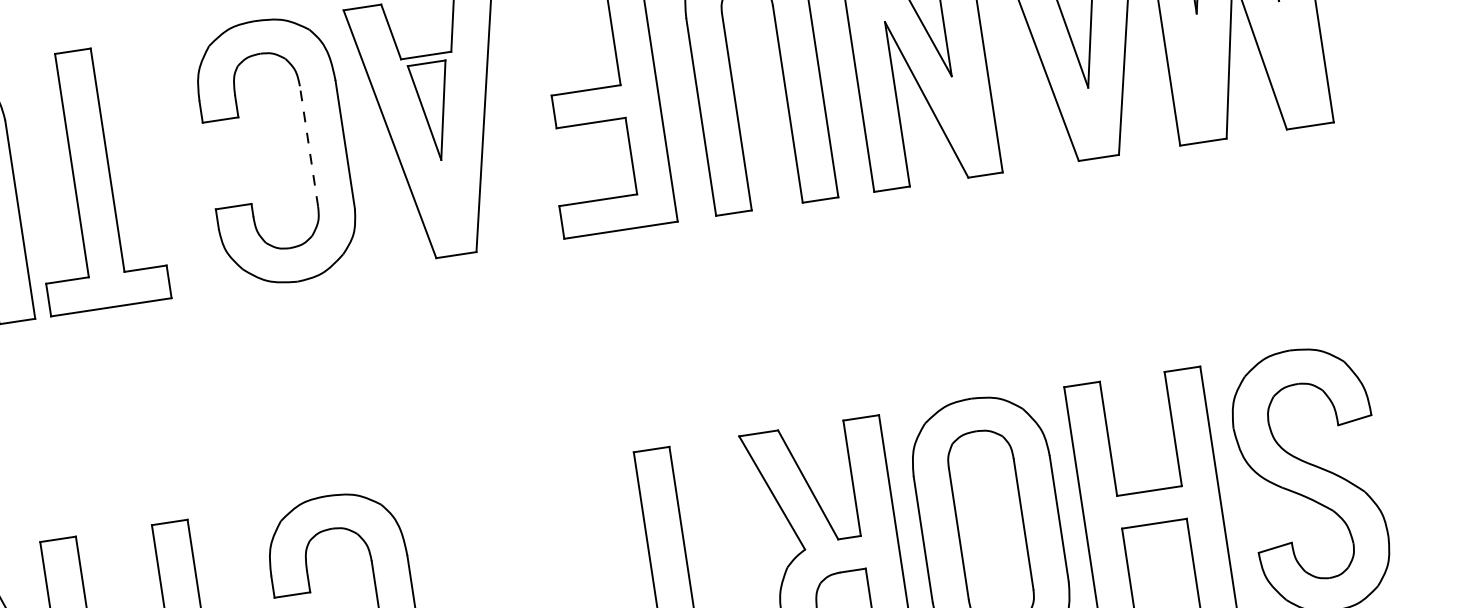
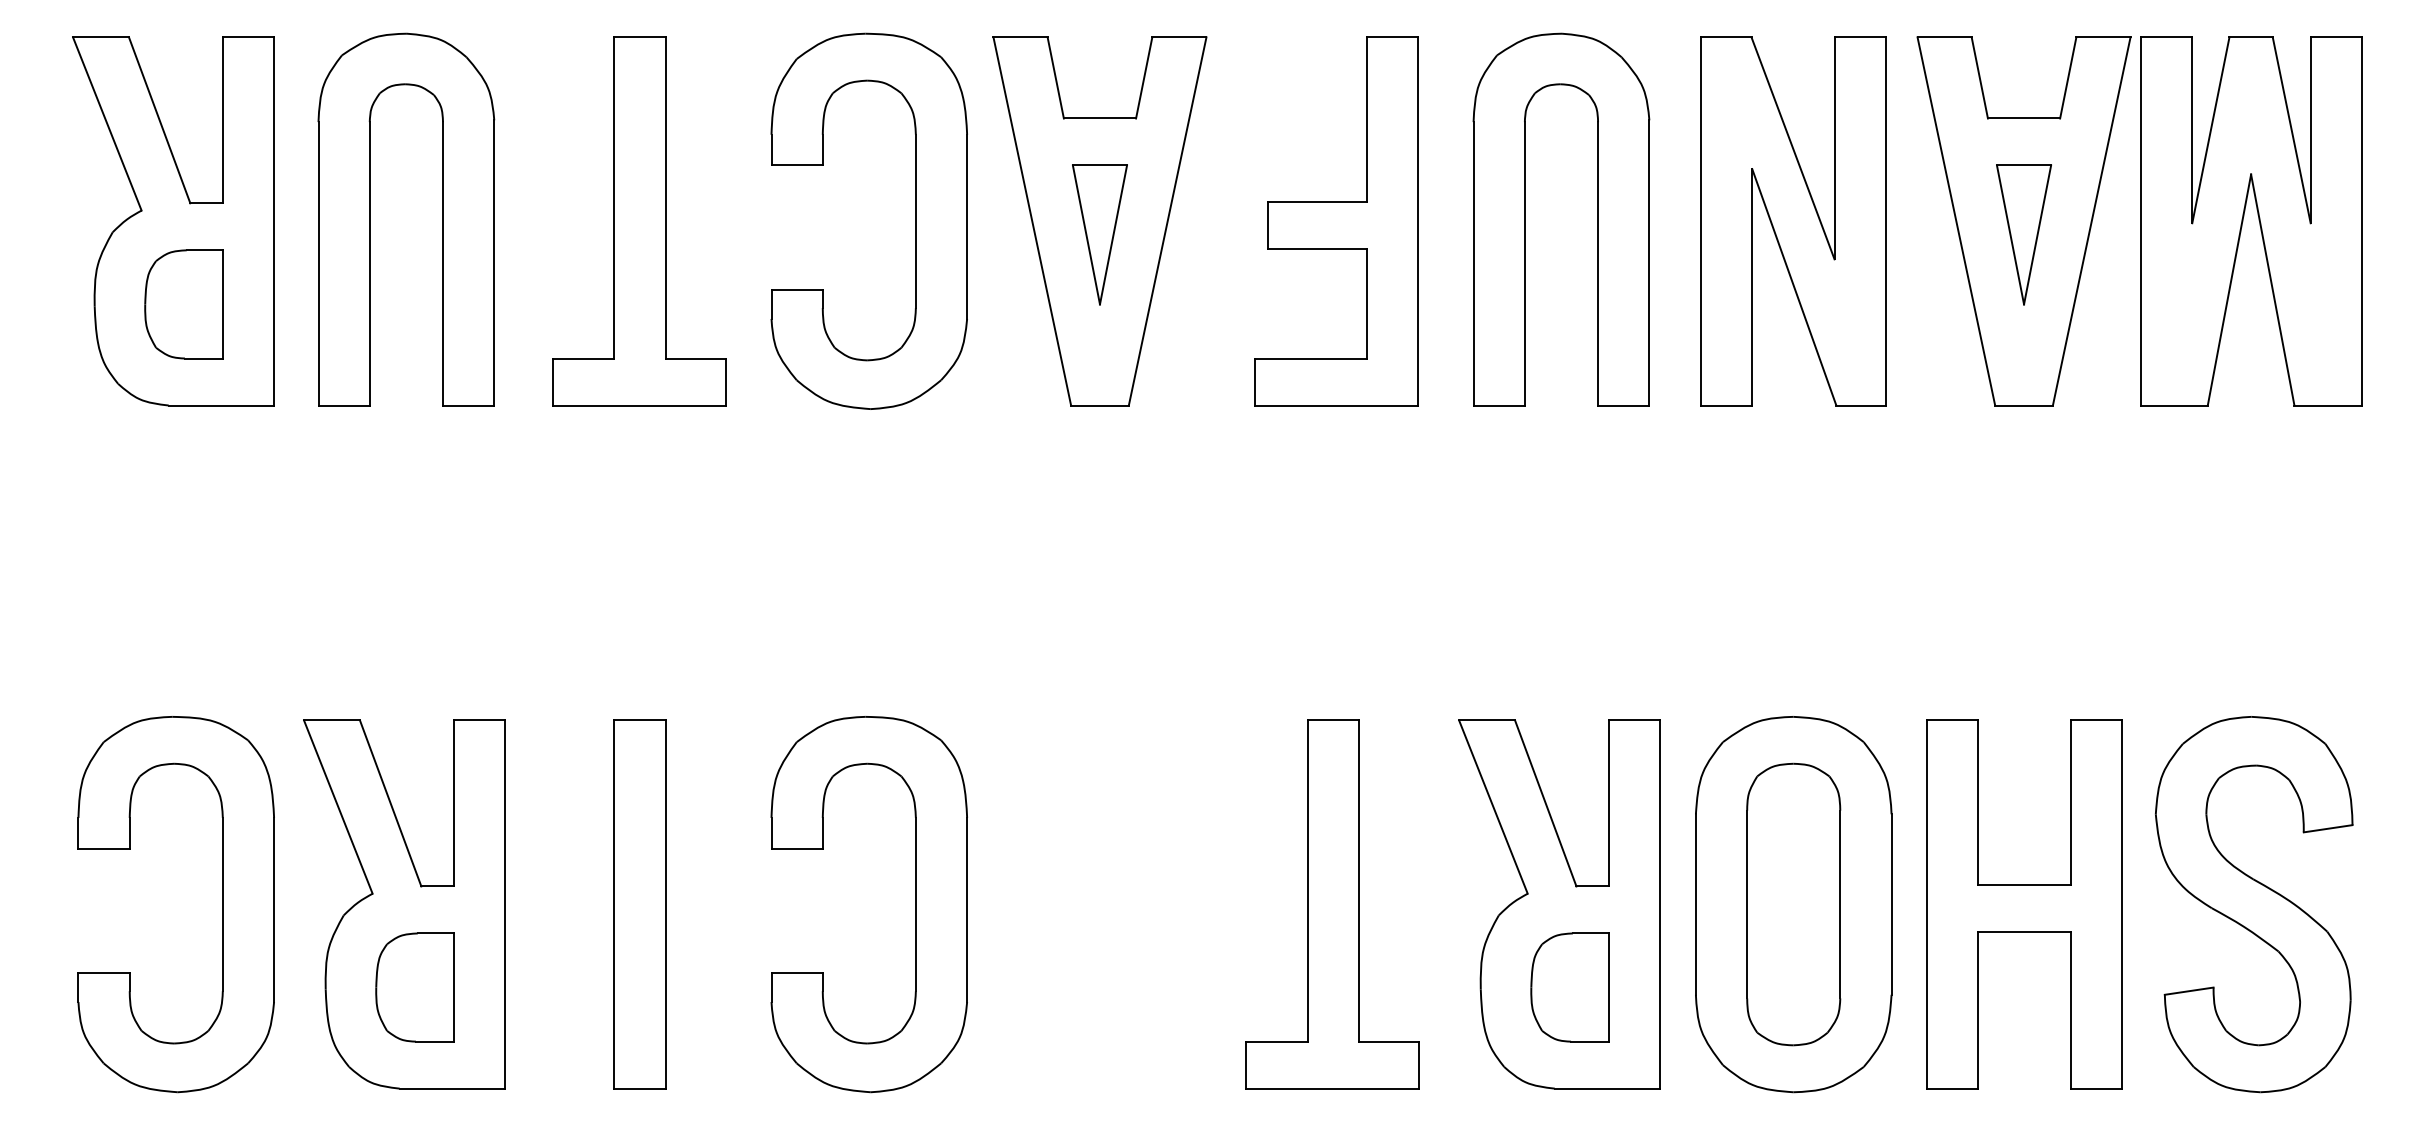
part: (433, 111) -> (1099, 234), moved
line: (308, 146) -> (915, 221), dashed -> solid
part: (91, 179) -> (639, 221), moved

